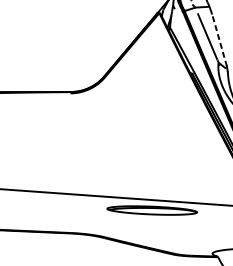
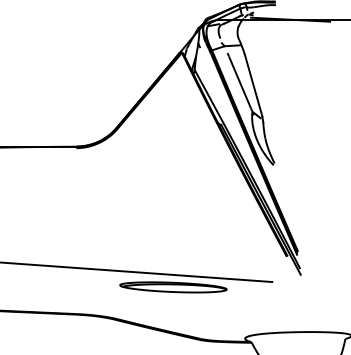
line: (219, 39) -> (253, 84), dashed -> solid

